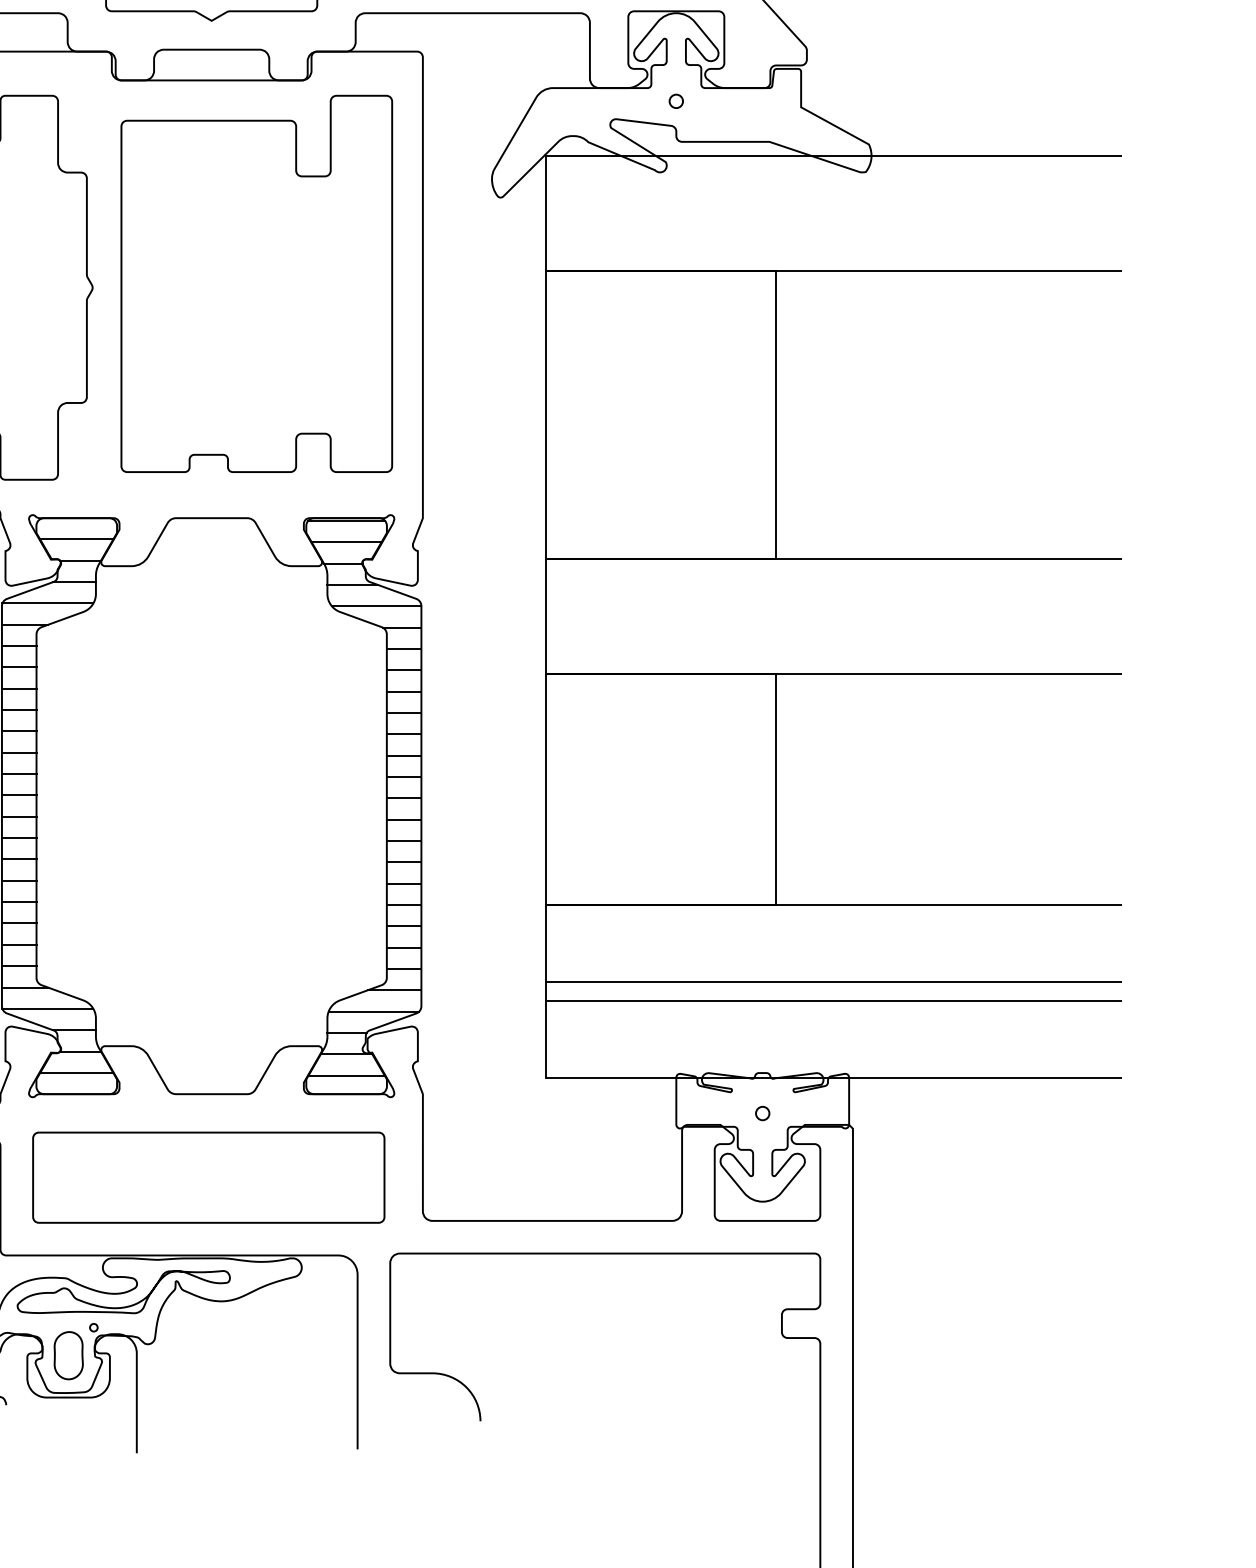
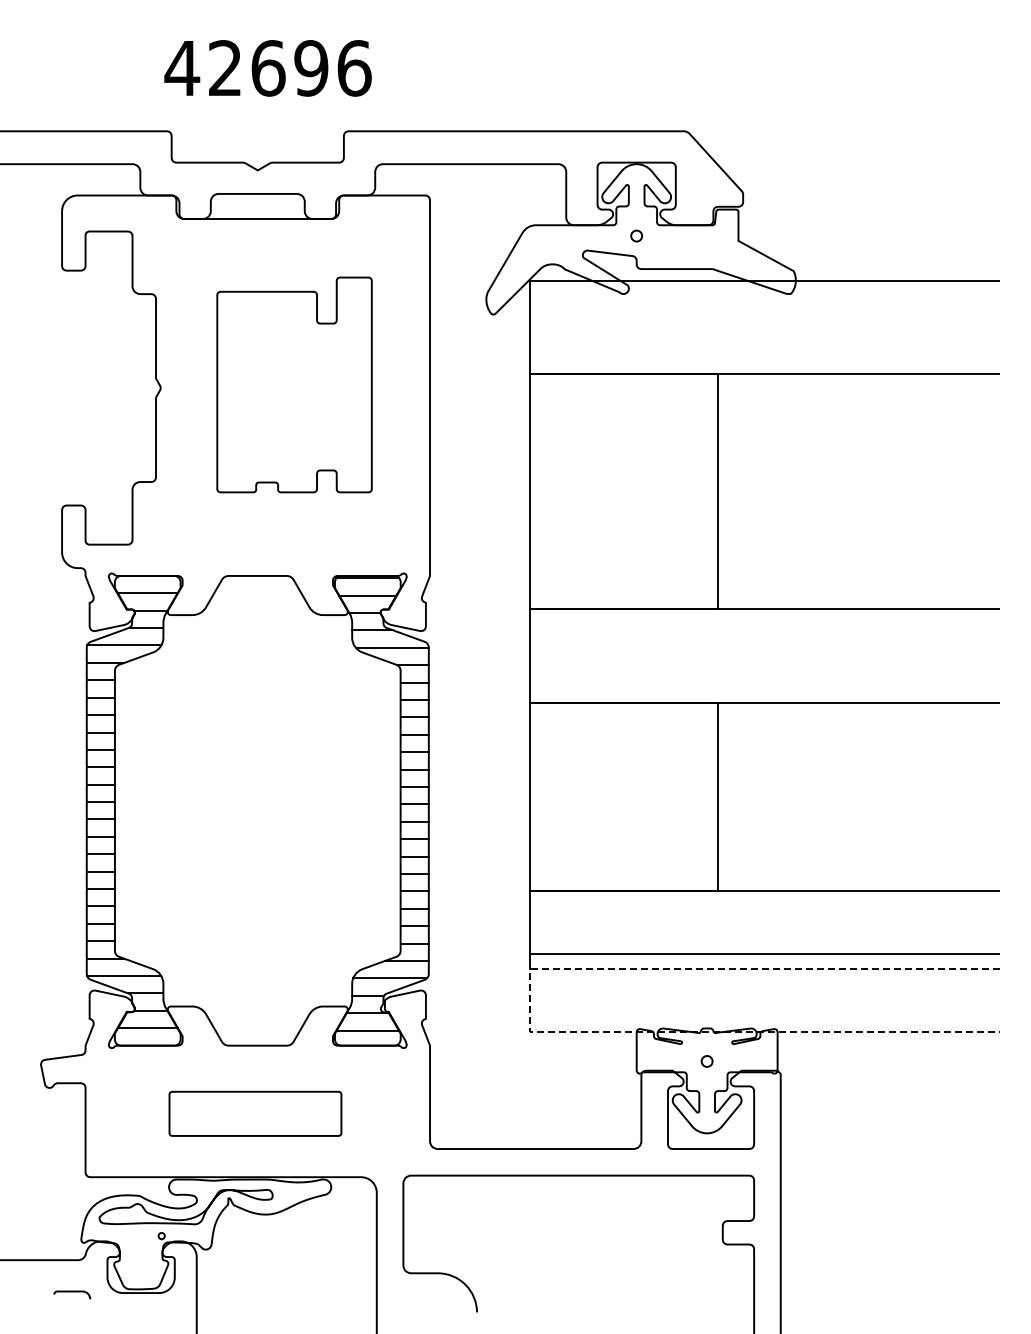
part: (256, 283) -> (294, 384), size x0.7
line: (546, 1040) -> (530, 1001), solid -> dashed
part: (208, 1177) -> (255, 1113), size x0.6
part: (67, 1355) -> (140, 1258), removed

